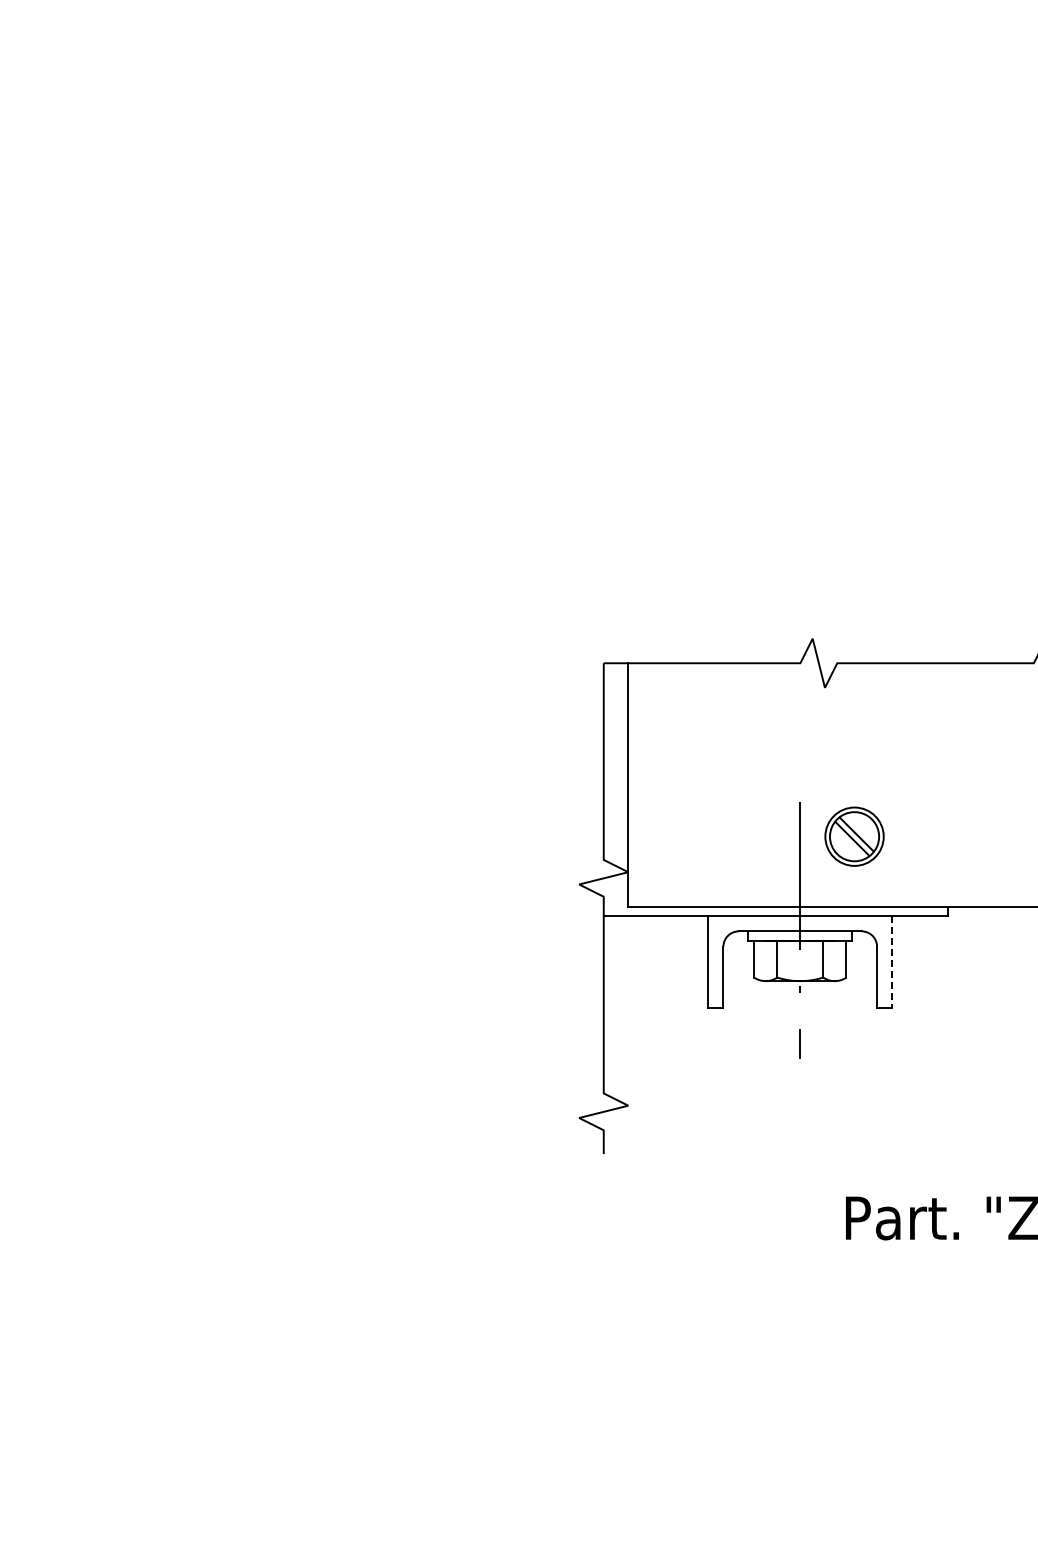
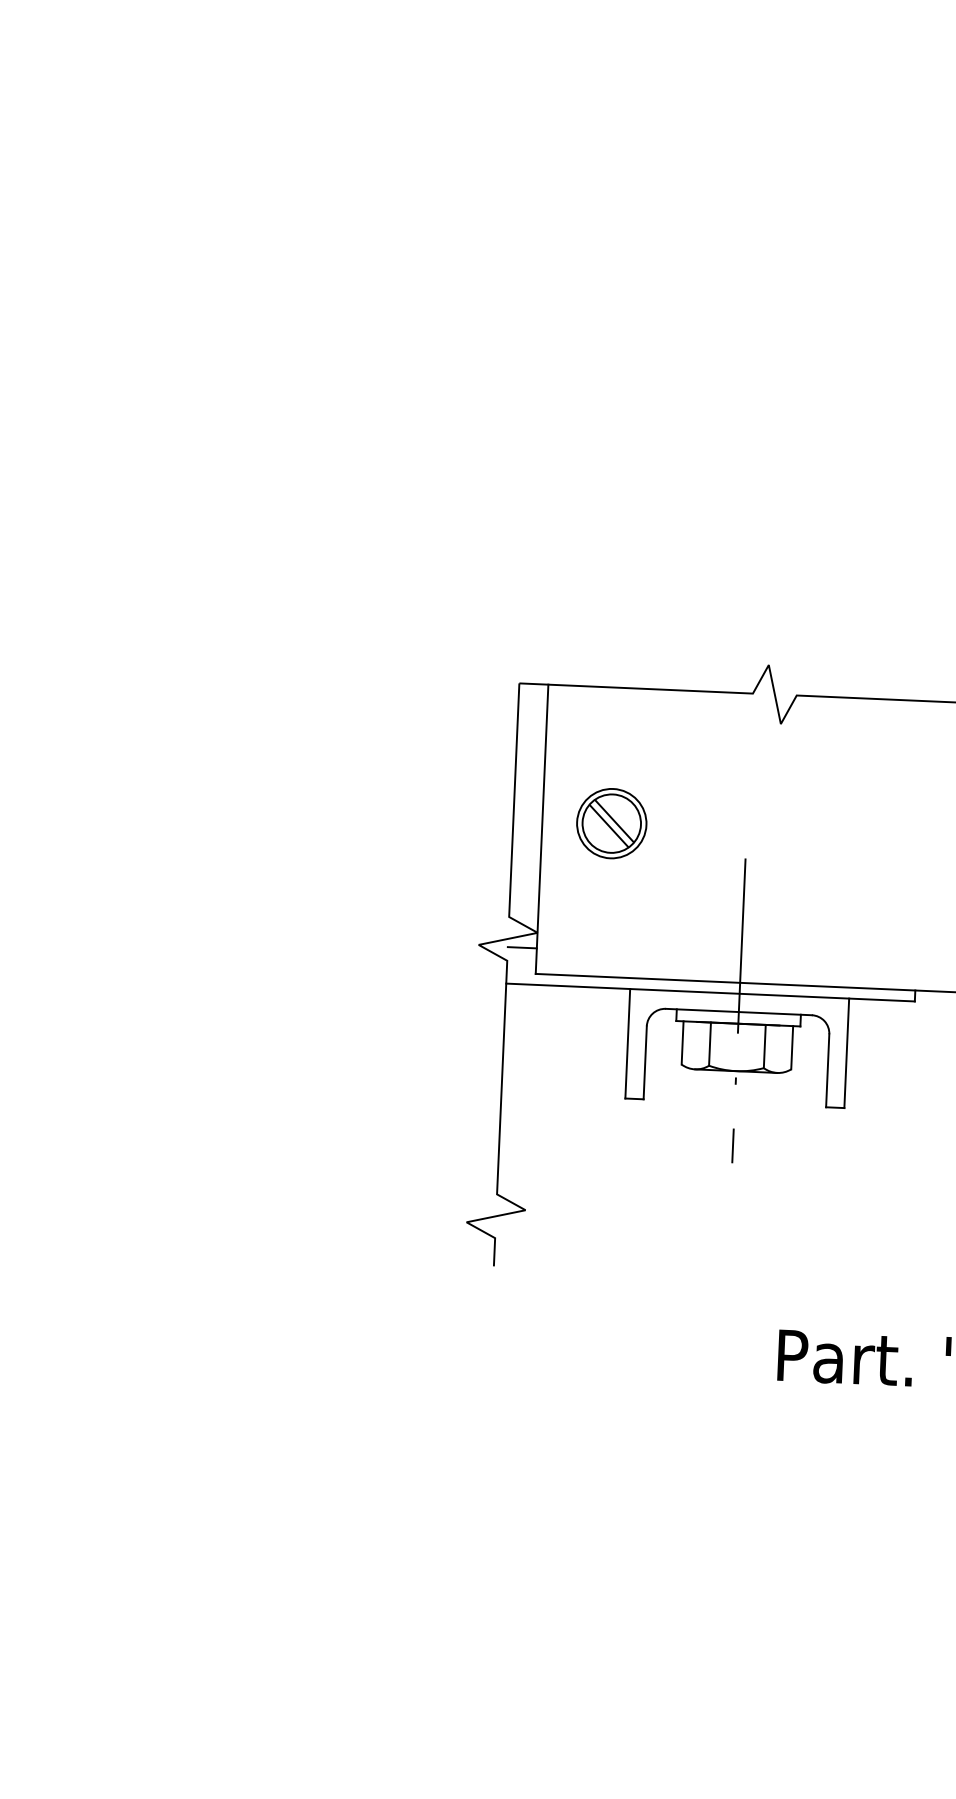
part: (854, 836) -> (611, 823), moved
line: (615, 885) -> (521, 947), added
line: (892, 962) -> (846, 1053), dashed -> solid

